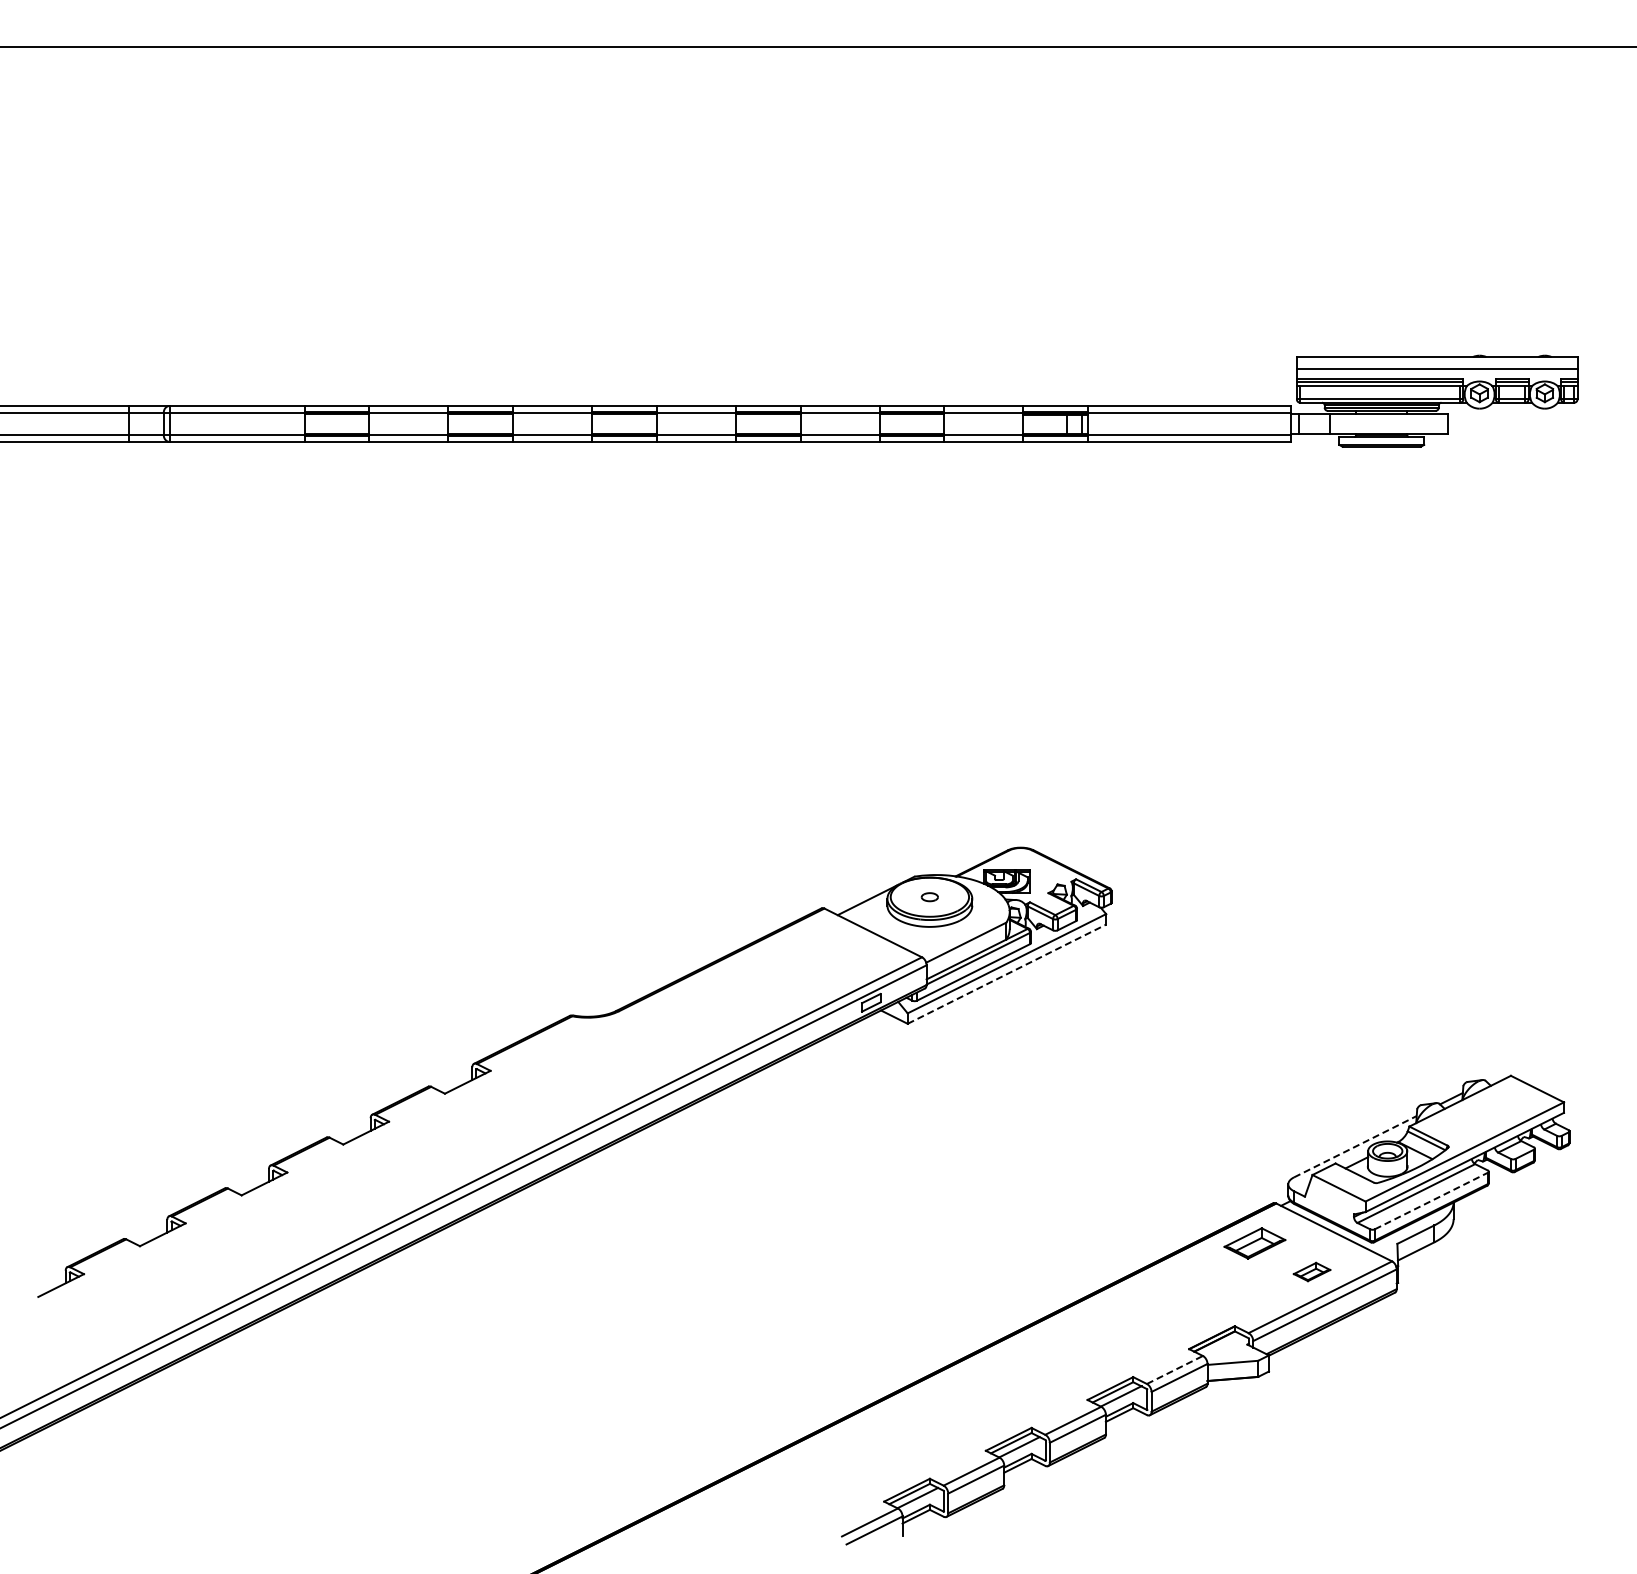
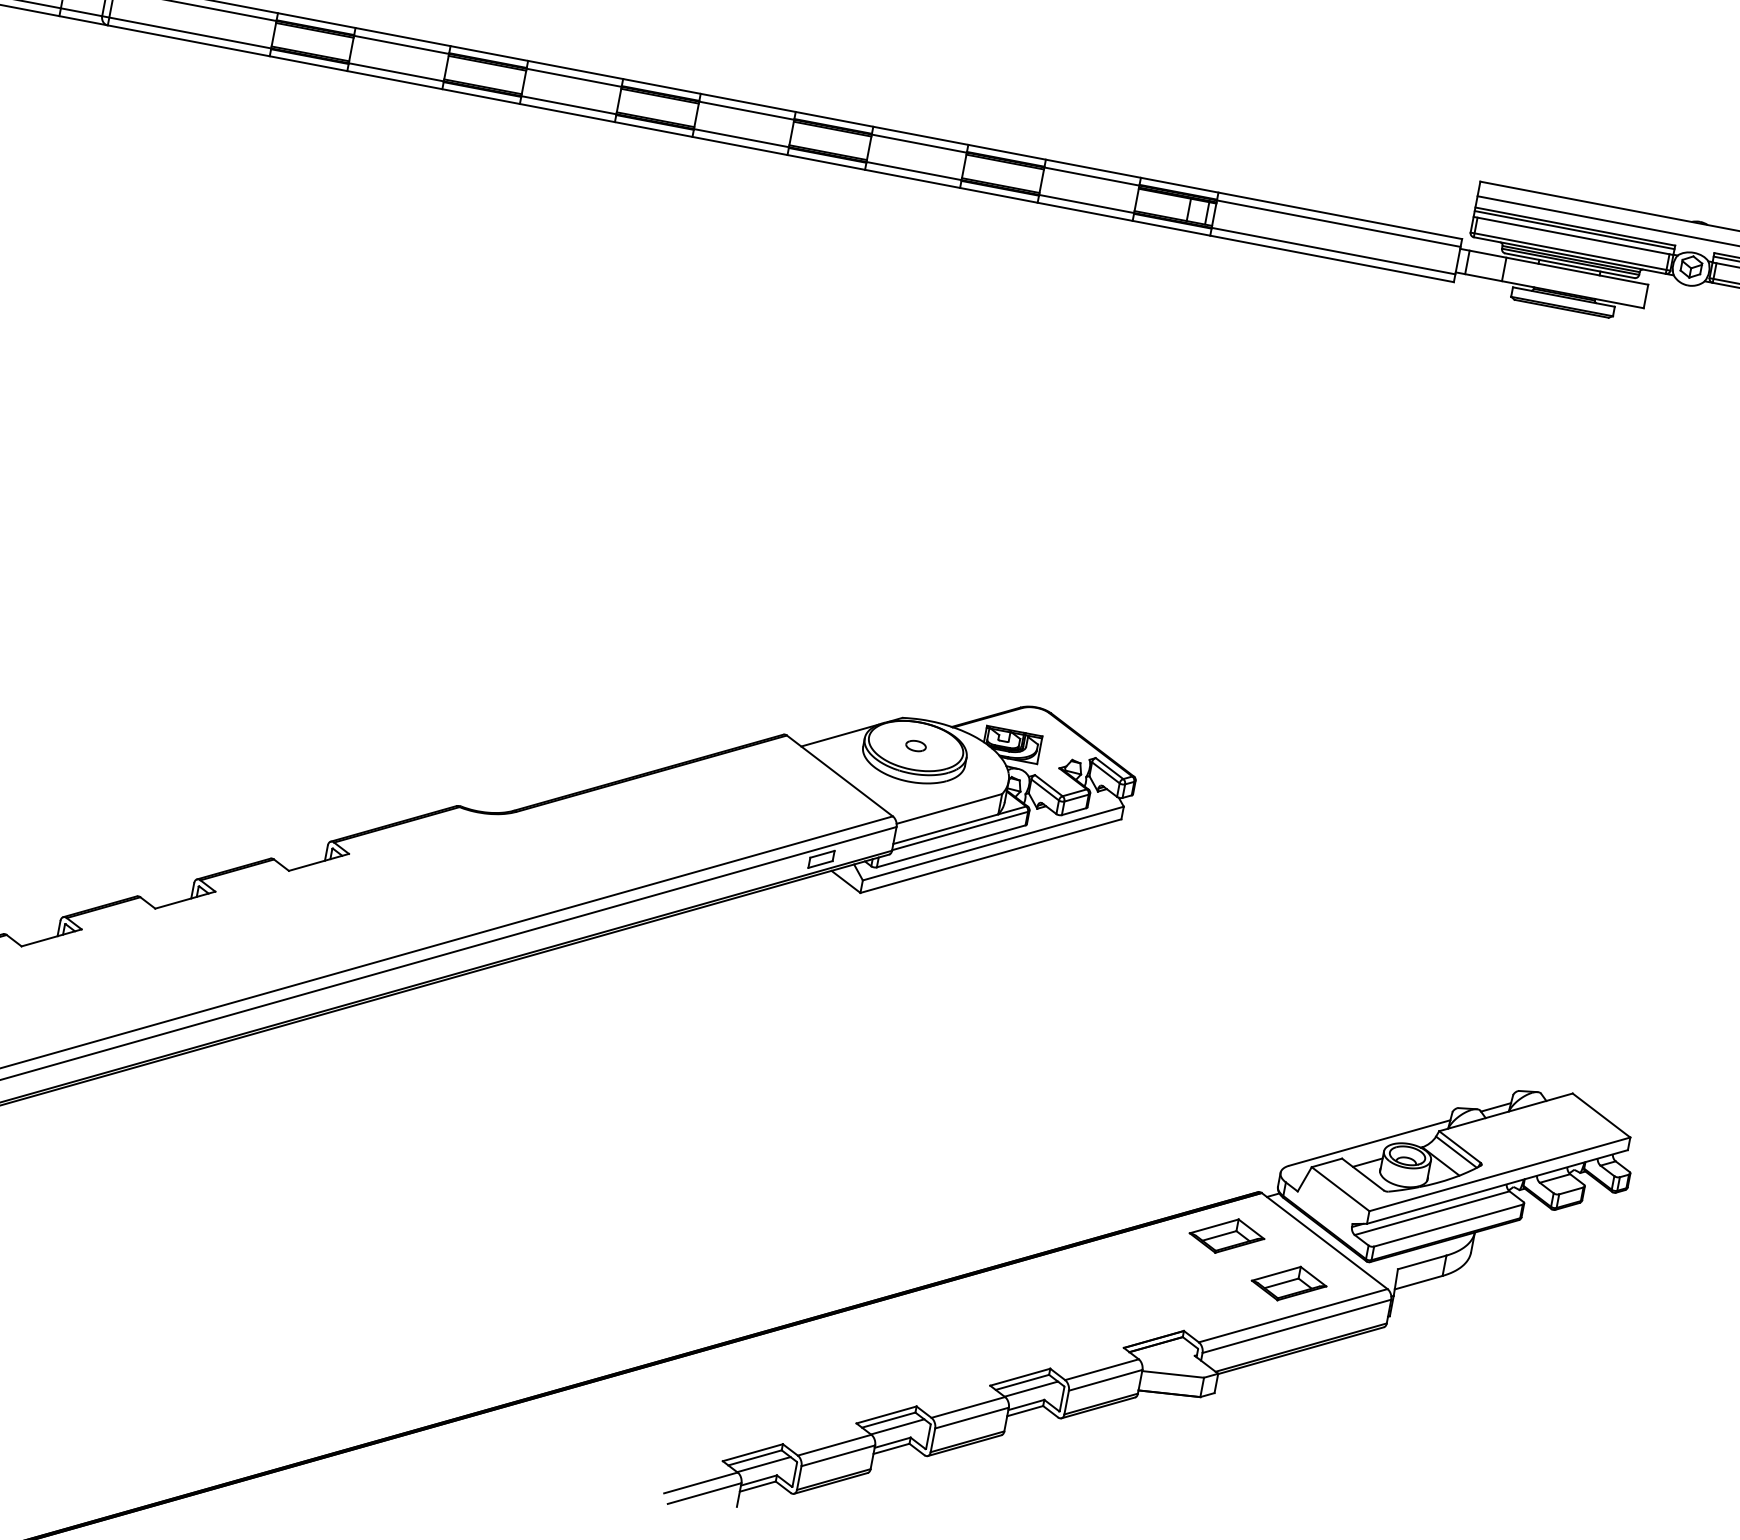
line: (1006, 974) -> (990, 856), dashed -> solid
line: (1355, 1146) -> (1369, 1142), dashed -> solid
line: (1431, 1200) -> (1448, 1224), dashed -> solid
part: (1311, 1271) -> (1288, 1282), size x1.67
line: (1175, 1369) -> (1102, 1369), dashed -> solid

